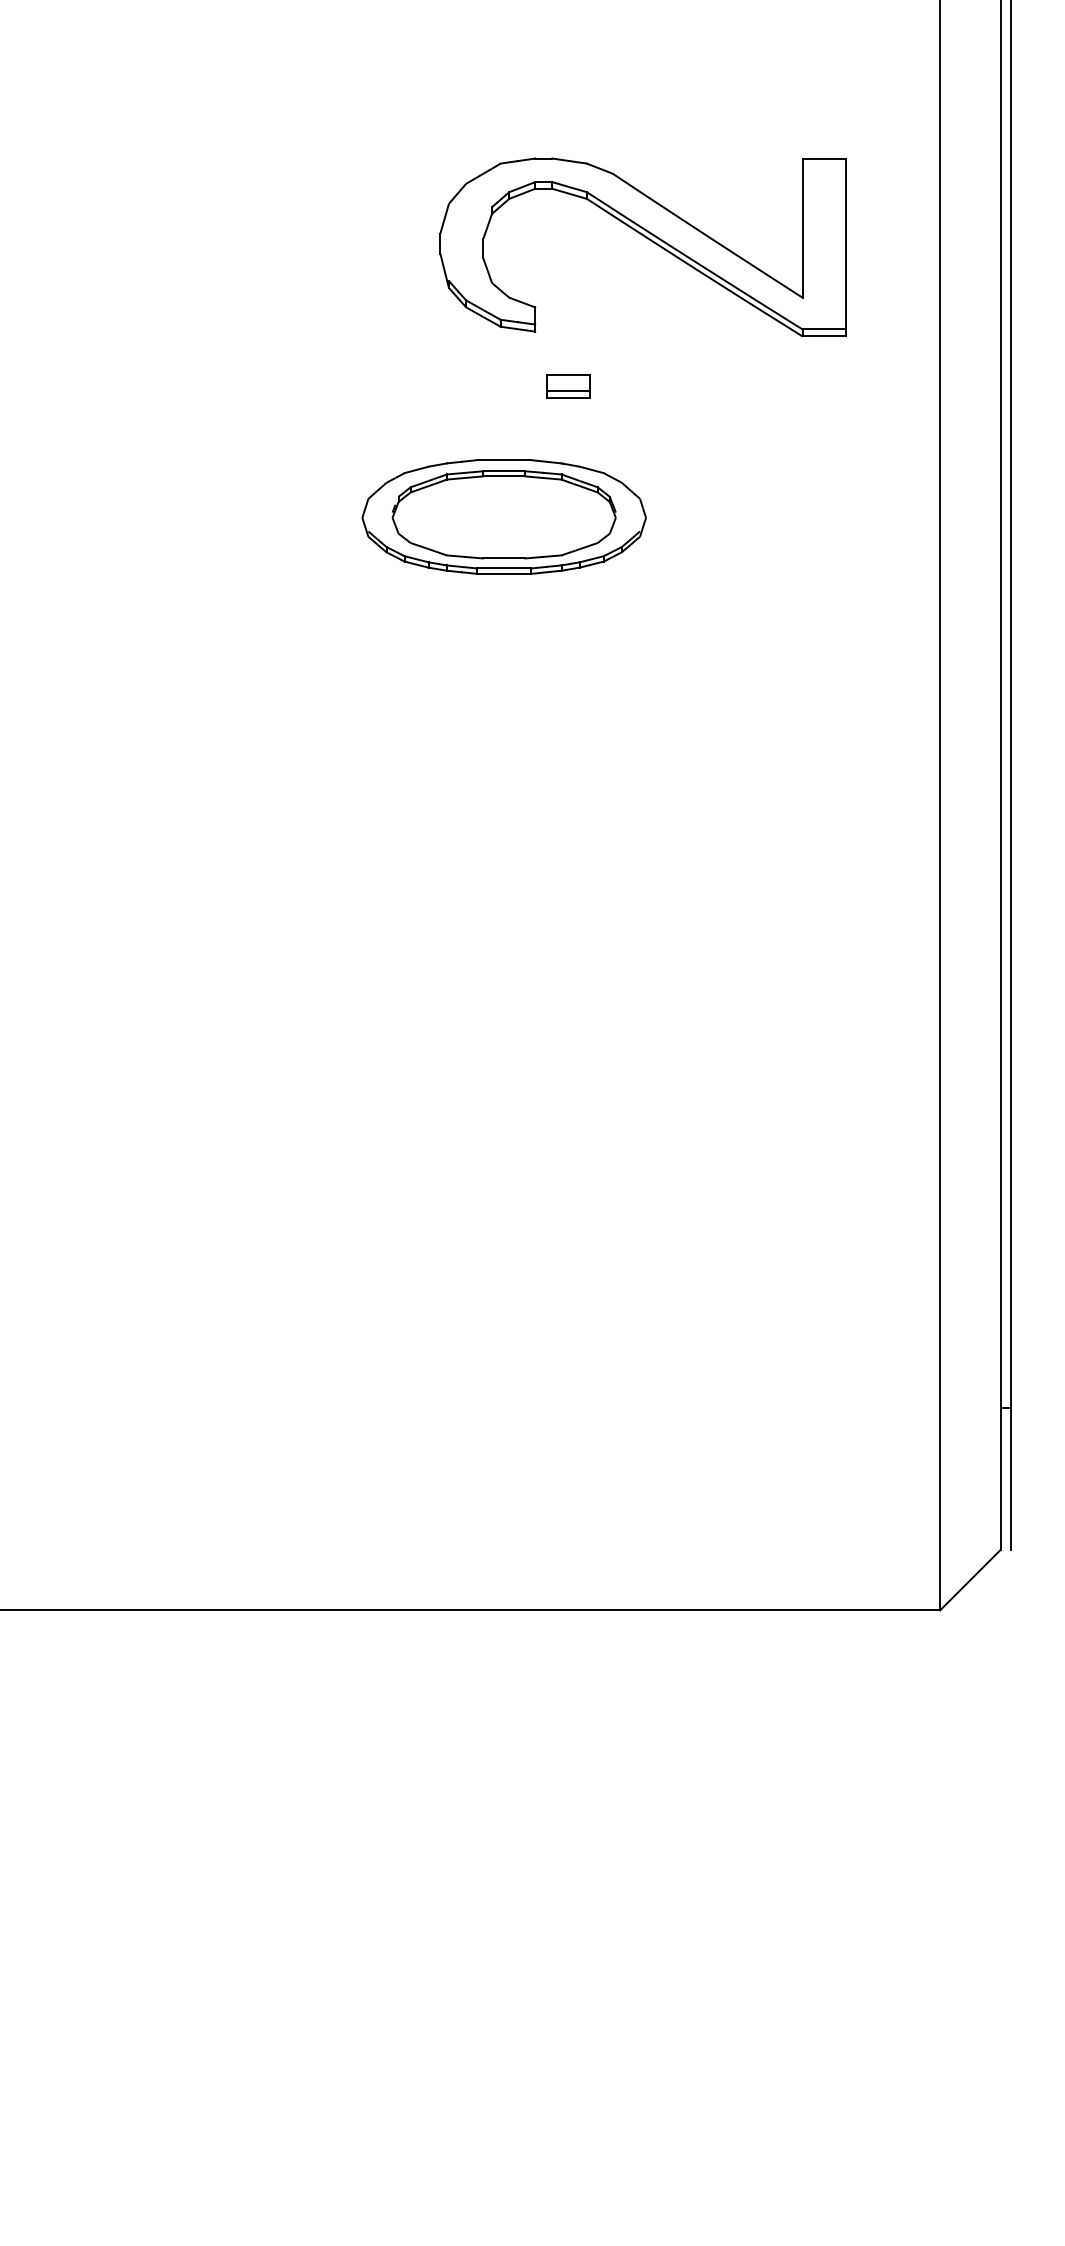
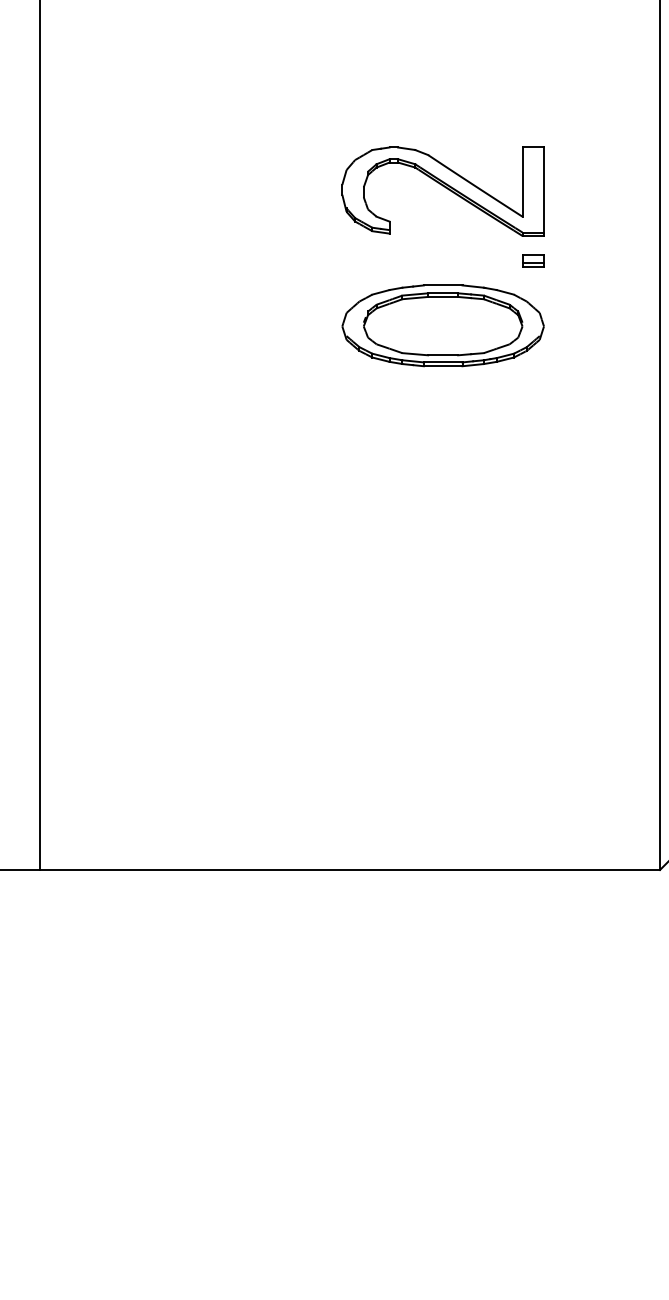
part: (641, 246) -> (442, 191), moved
part: (569, 385) -> (533, 260), moved
part: (502, 516) -> (442, 325), size x1.43

